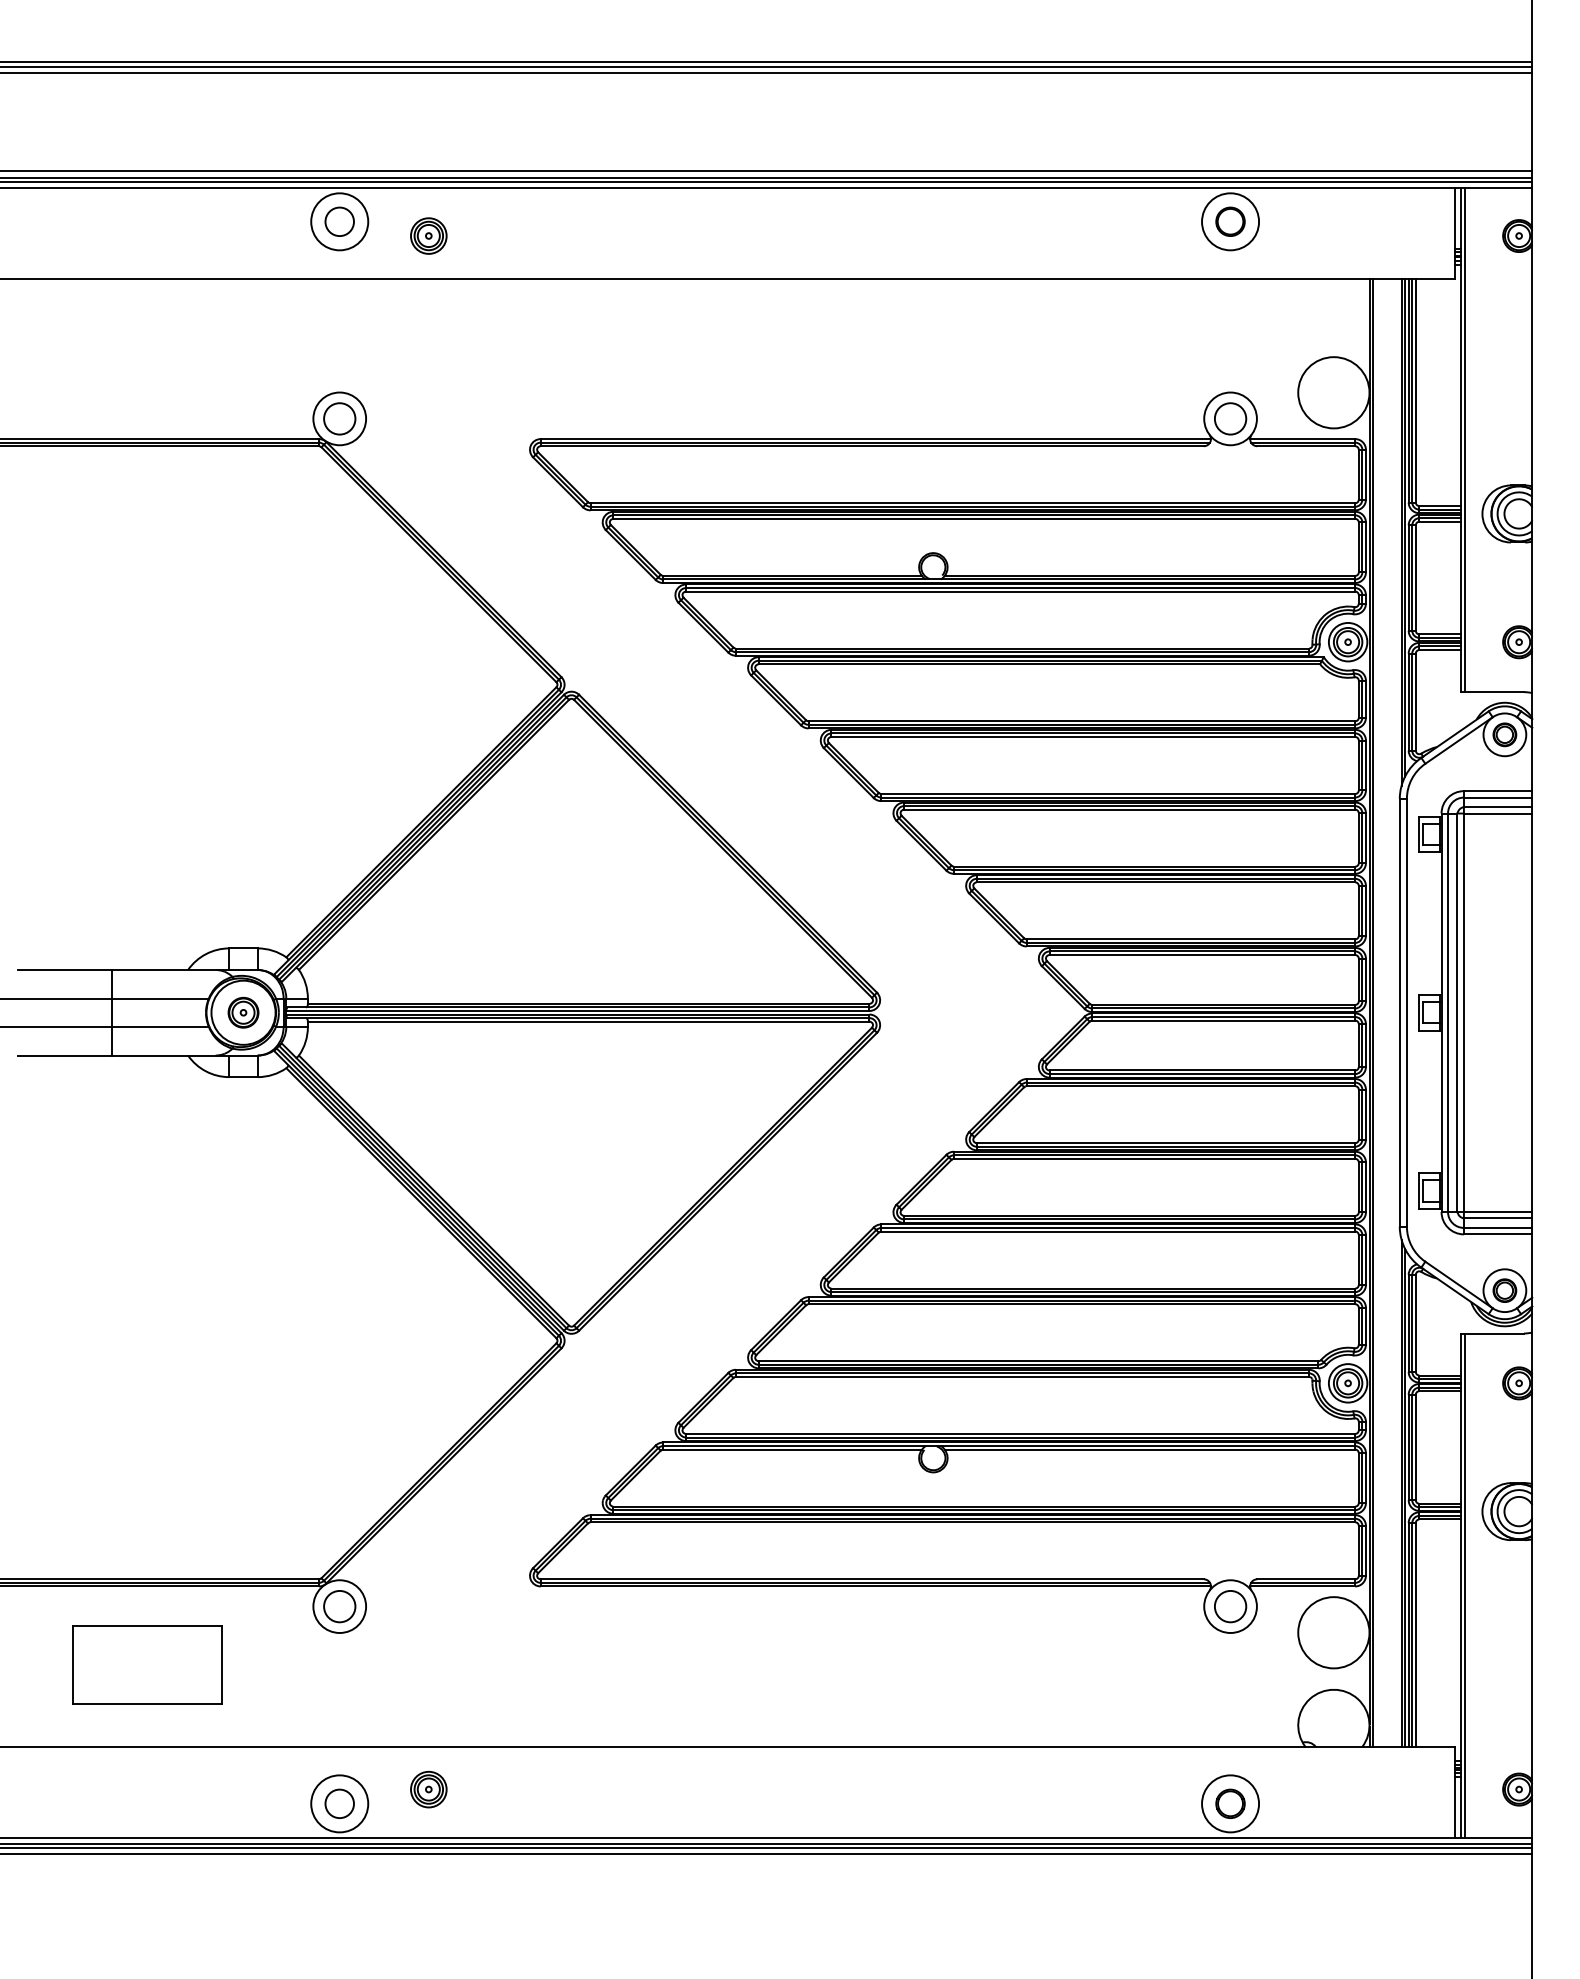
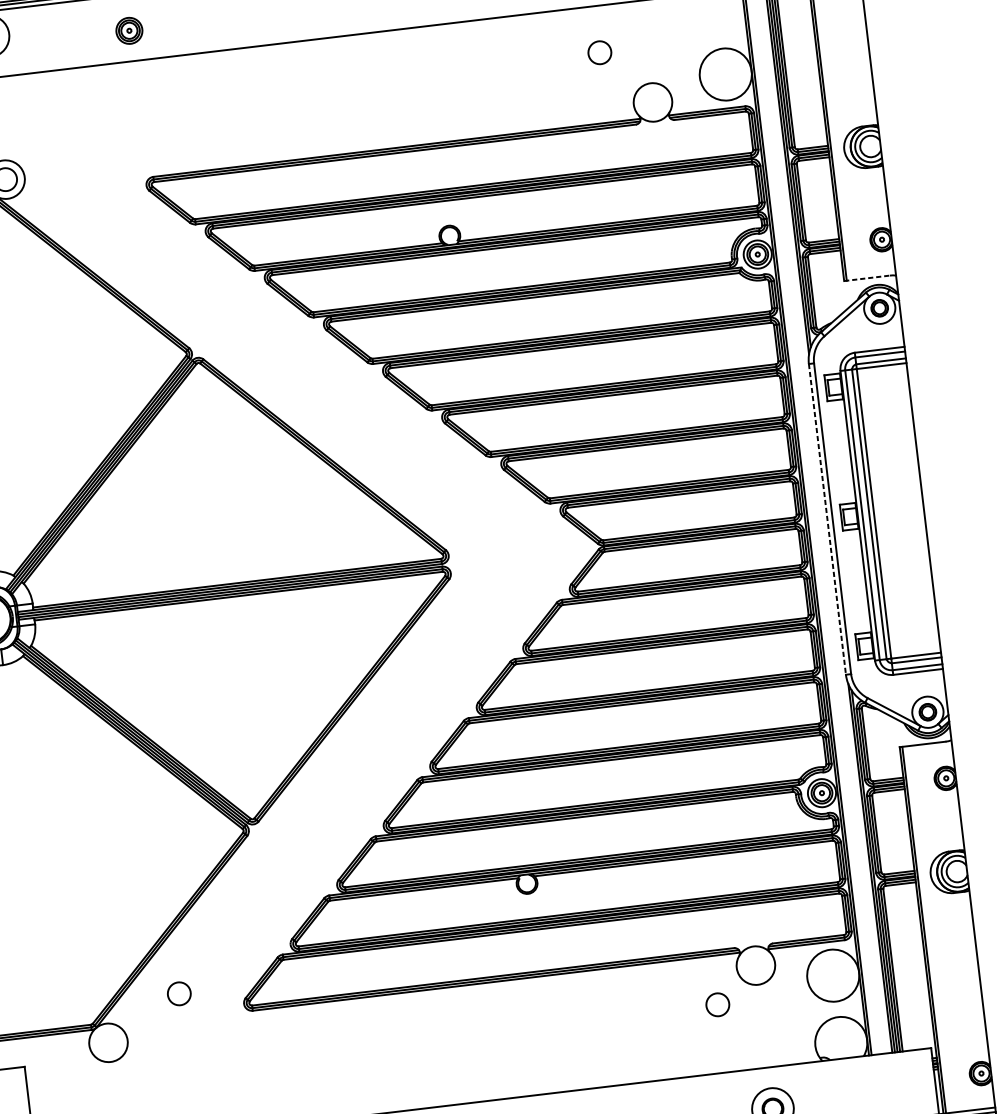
part: (428, 235) -> (129, 30), moved
circle: (1230, 418) -> (599, 52), moved
line: (1493, 692) -> (867, 278), solid -> dashed
line: (1399, 1012) -> (827, 519), solid -> dashed
circle: (339, 1606) -> (179, 993), moved
circle: (1230, 1606) -> (717, 1004), moved

